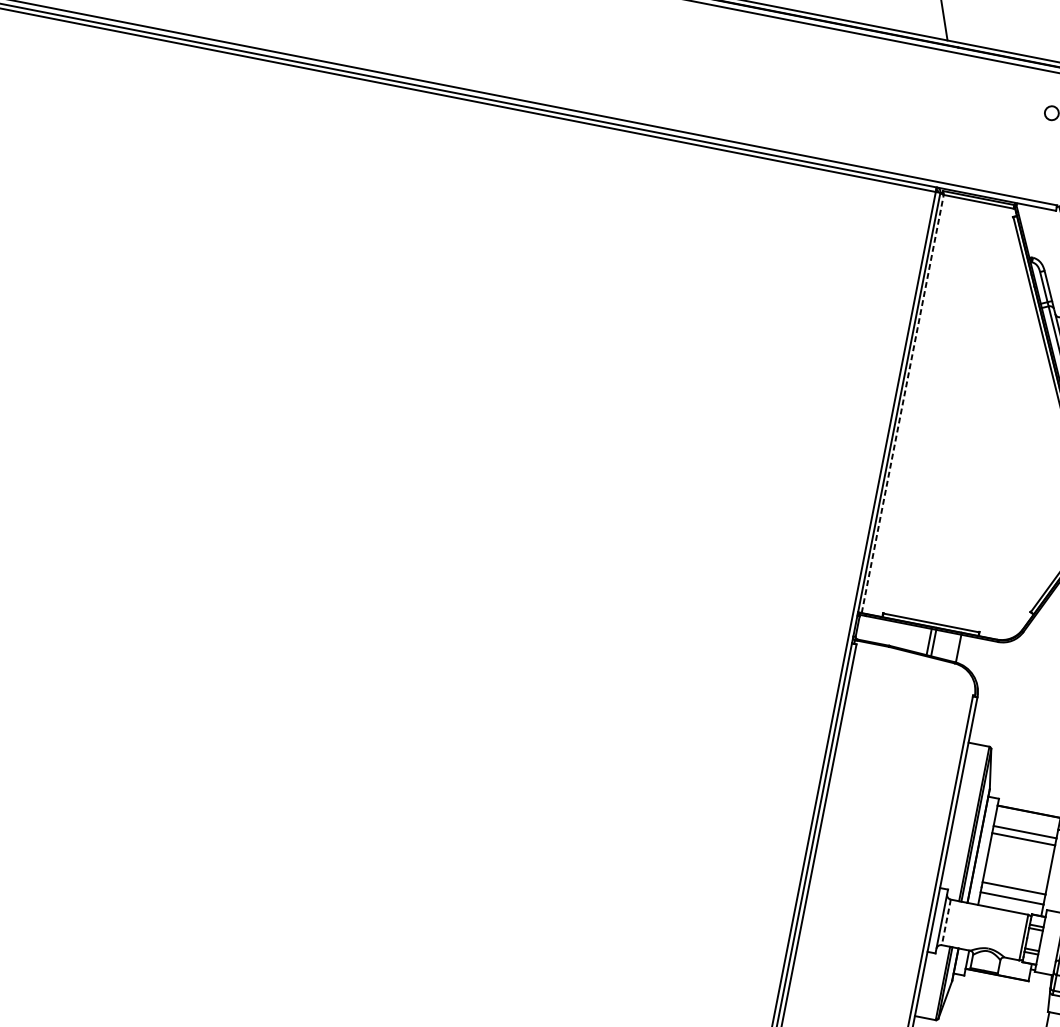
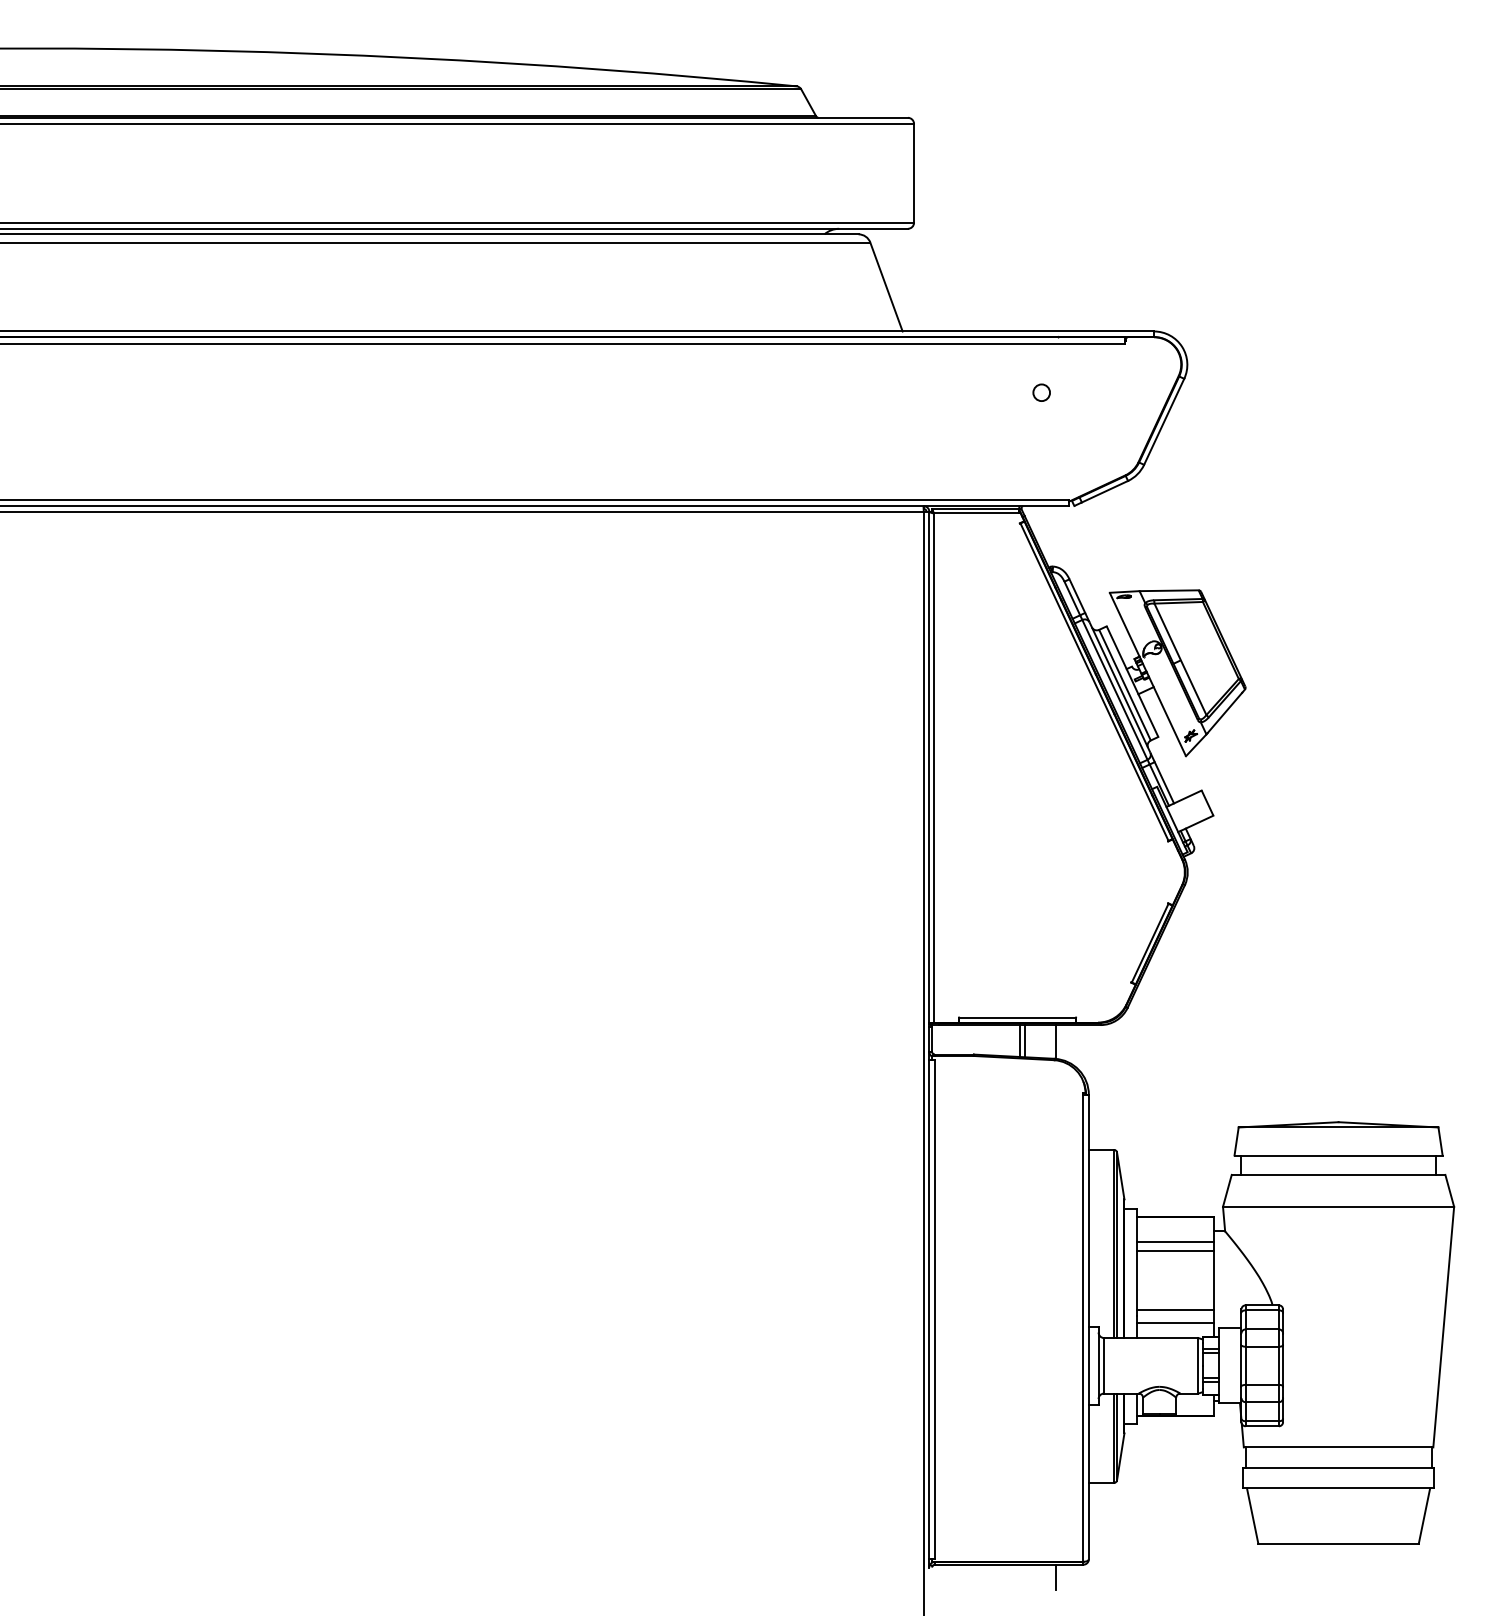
line: (902, 404) -> (933, 768), dashed -> solid
line: (946, 922) -> (1104, 1365), dashed -> solid

